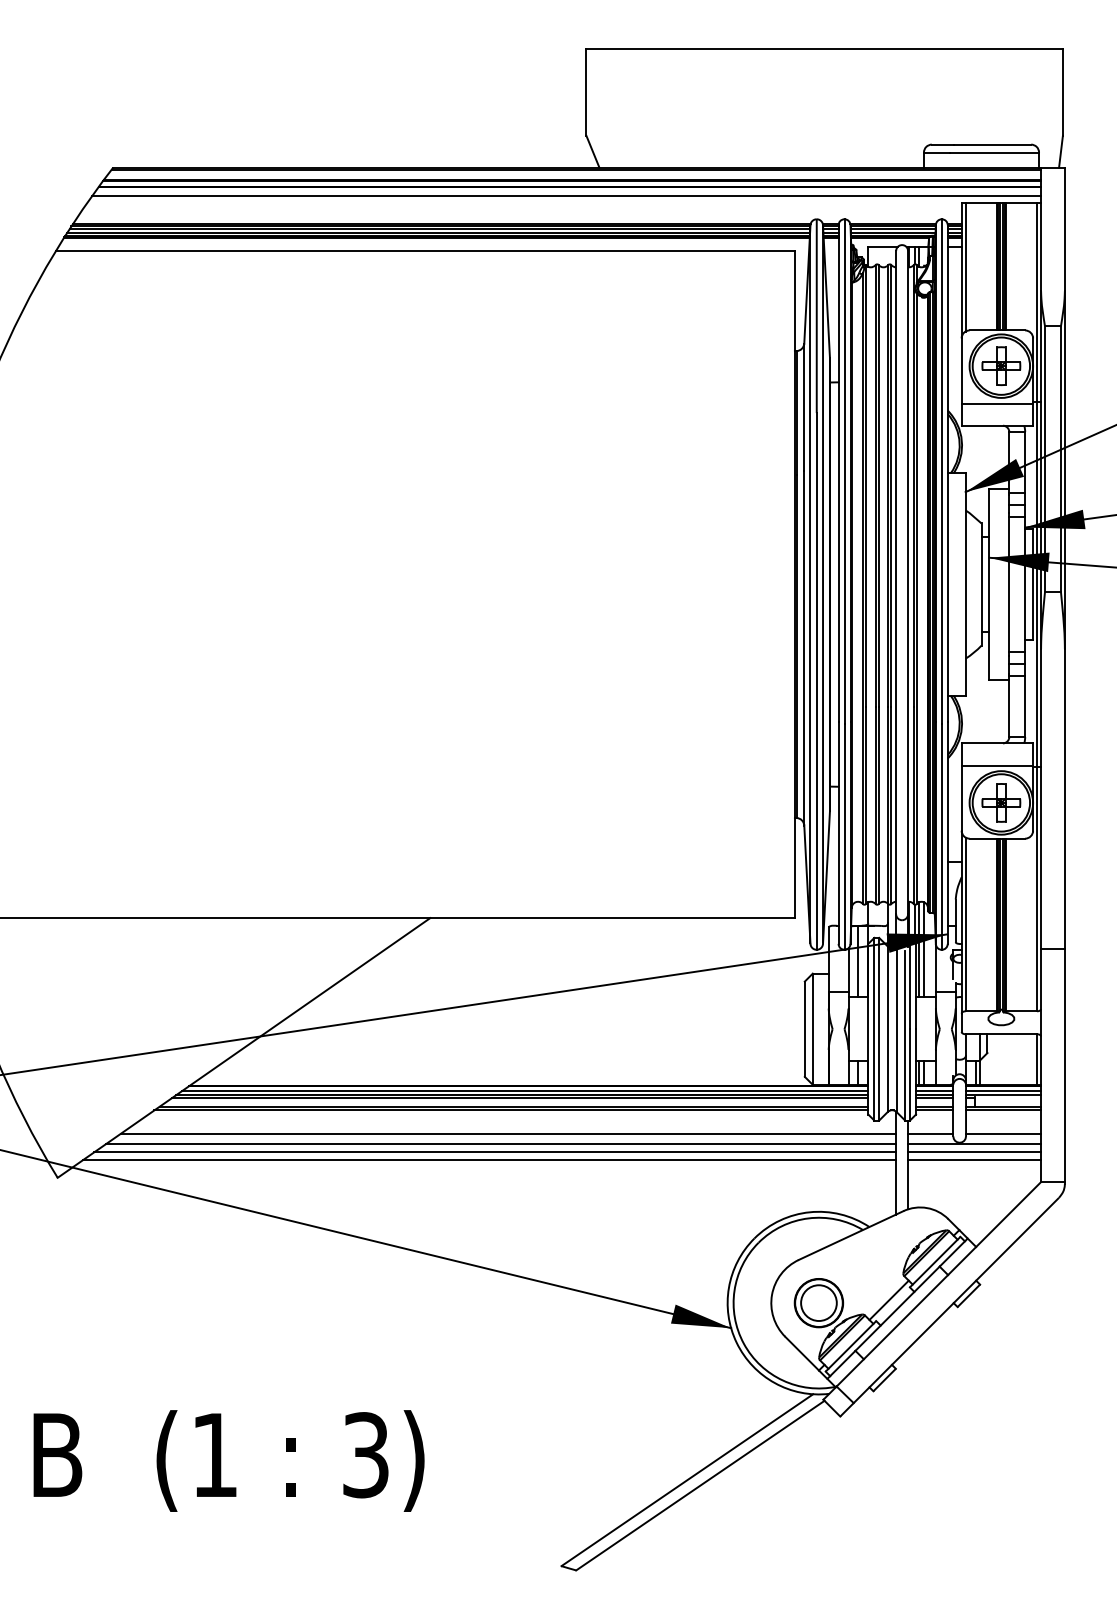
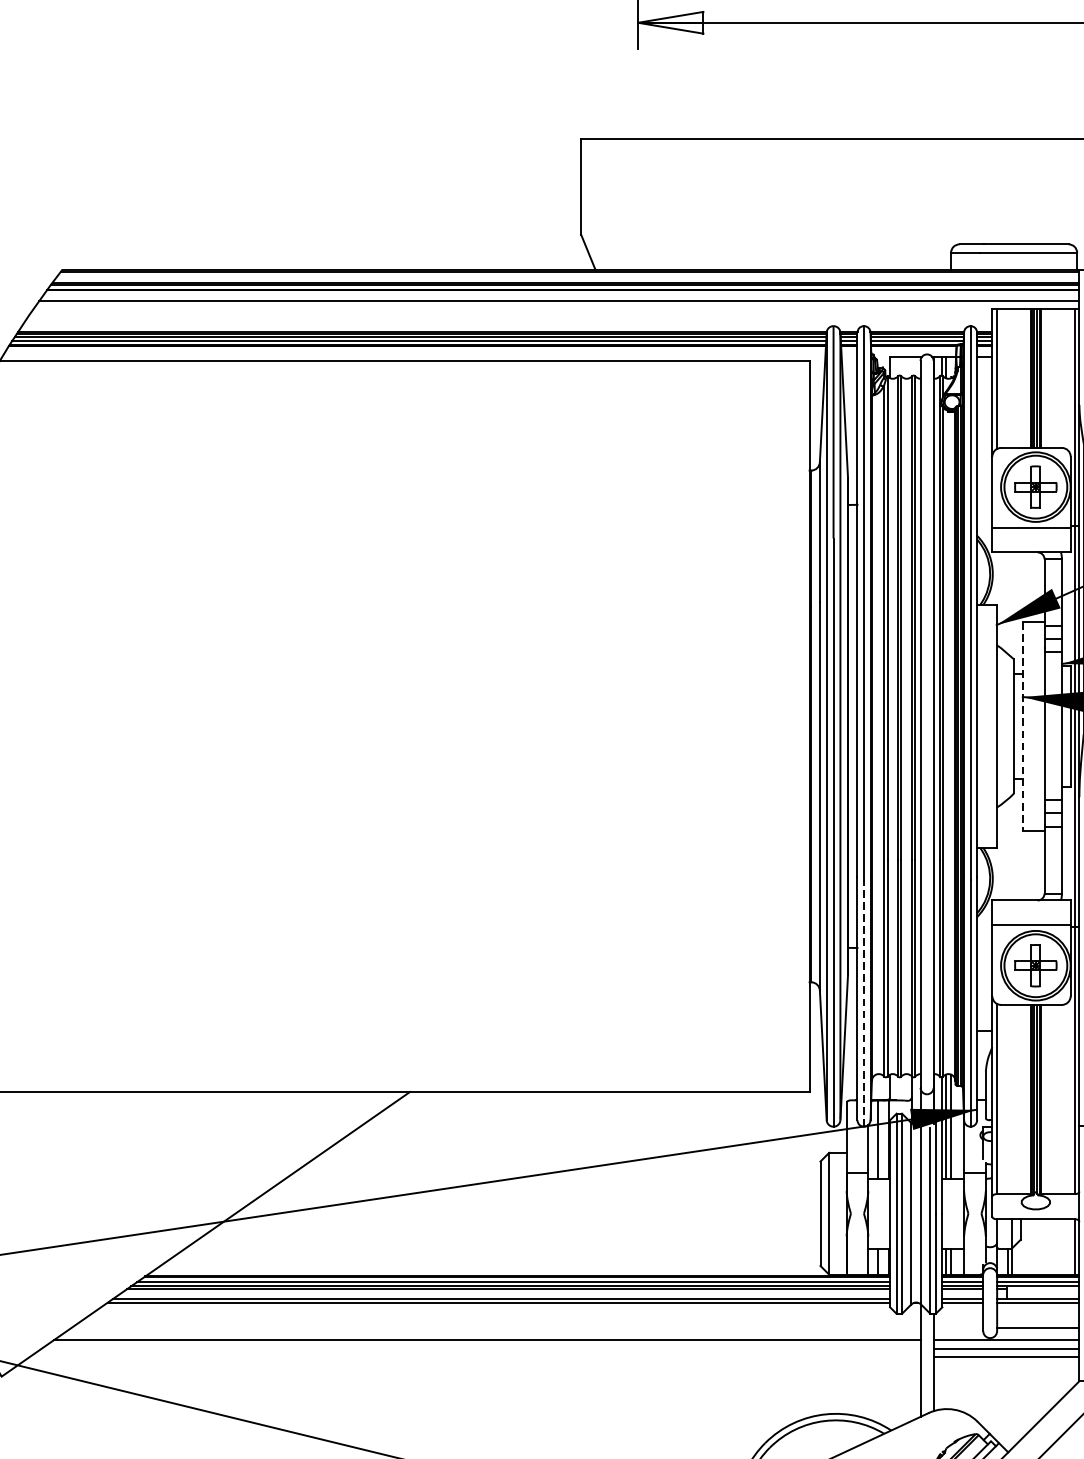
line: (989, 585) -> (1022, 727), solid -> dashed
line: (844, 837) -> (863, 1003), solid -> dashed
line: (508, 1133) -> (495, 1328), removed
line: (930, 1133) -> (958, 1328), removed
line: (495, 1152) -> (481, 1348), removed
line: (489, 1160) -> (474, 1357), removed

